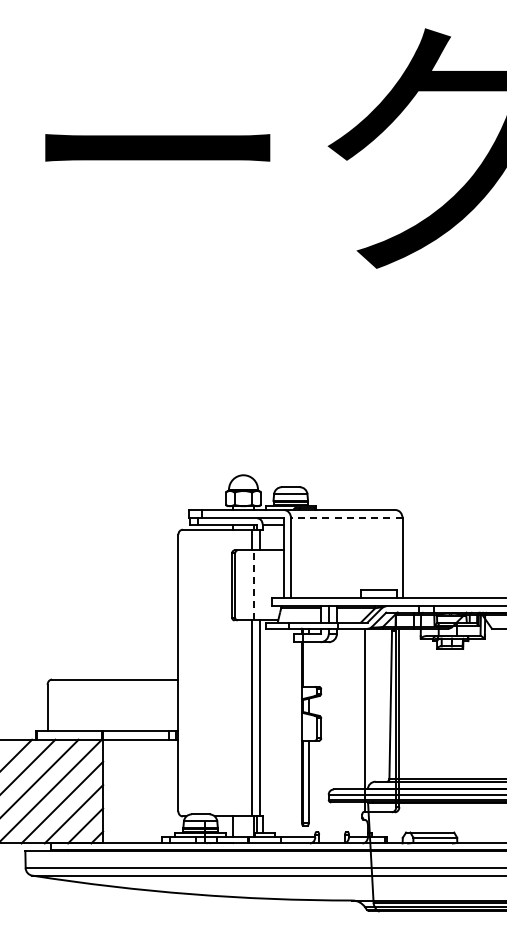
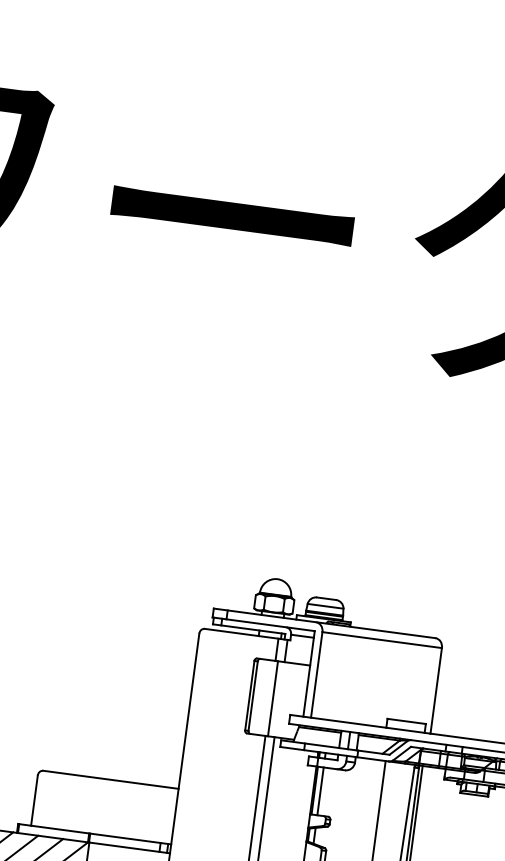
line: (346, 518) -> (381, 640), dashed -> solid
line: (253, 584) -> (272, 697), dashed -> solid
line: (308, 664) -> (320, 791), added

